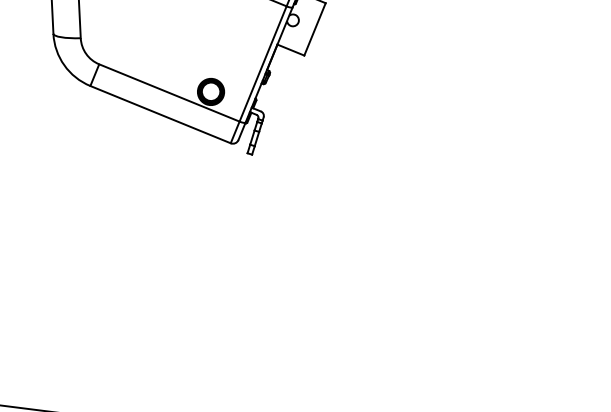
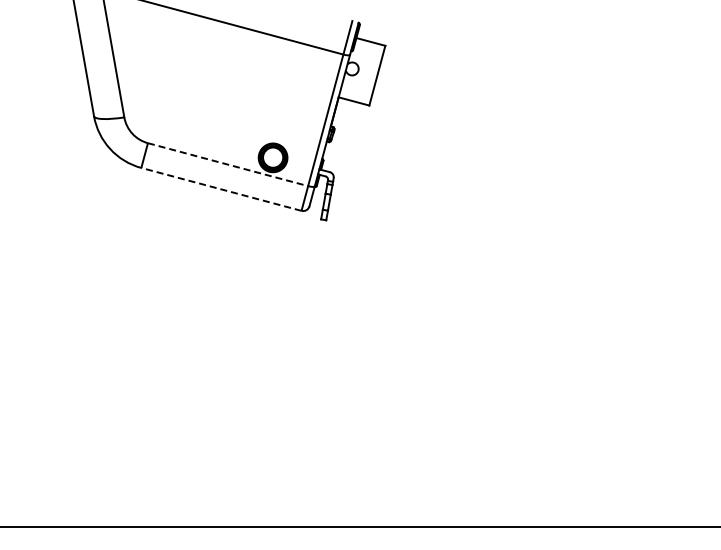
line: (169, 92) -> (228, 164), solid -> dashed
line: (160, 114) -> (221, 189), solid -> dashed

